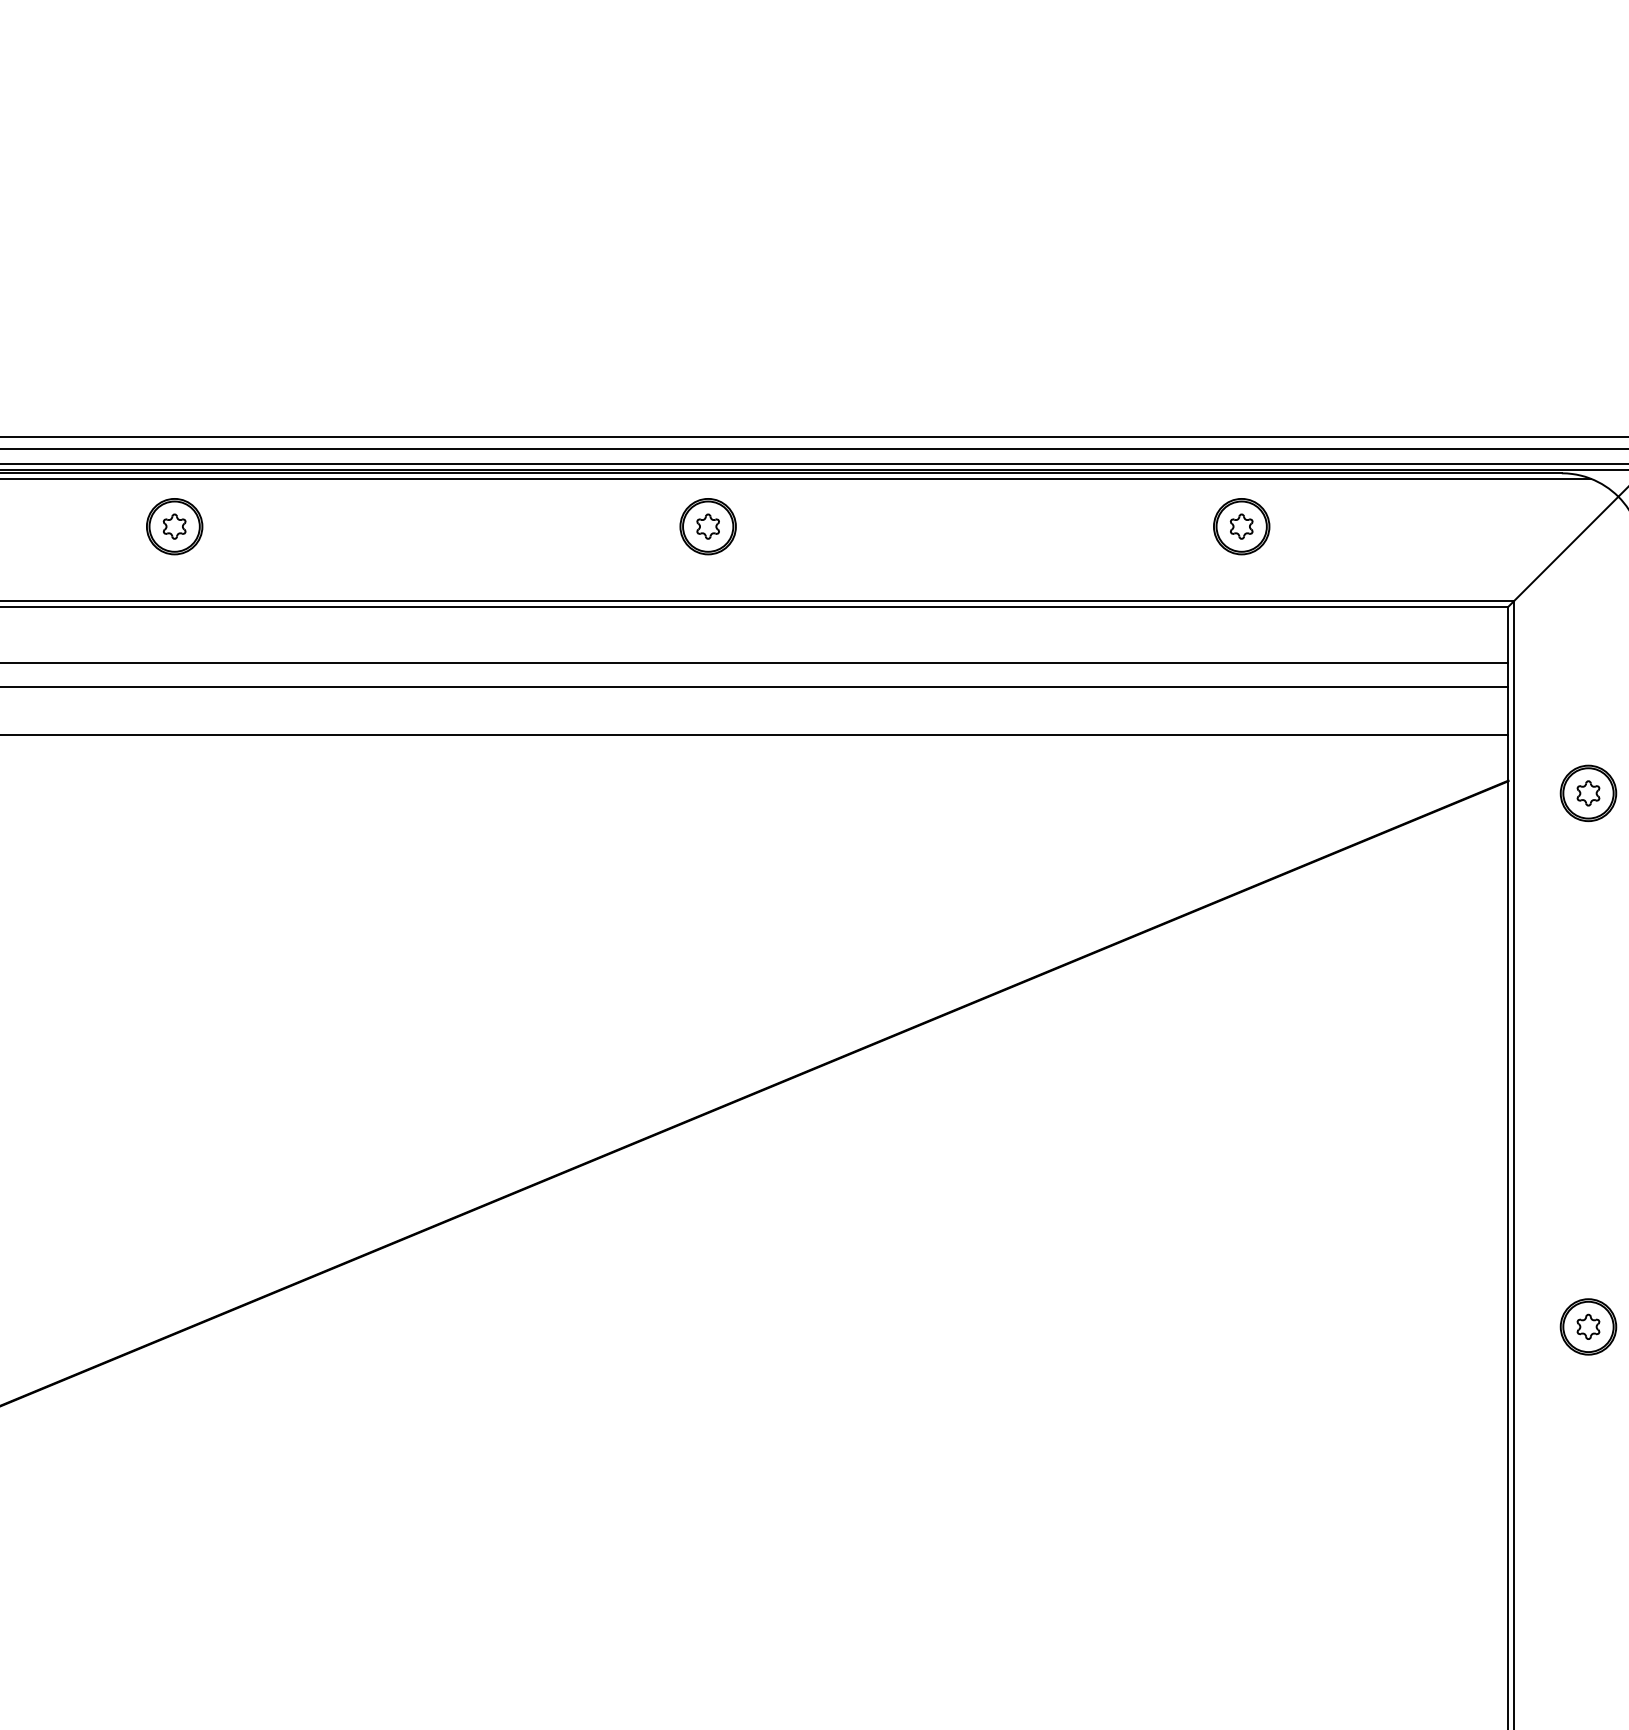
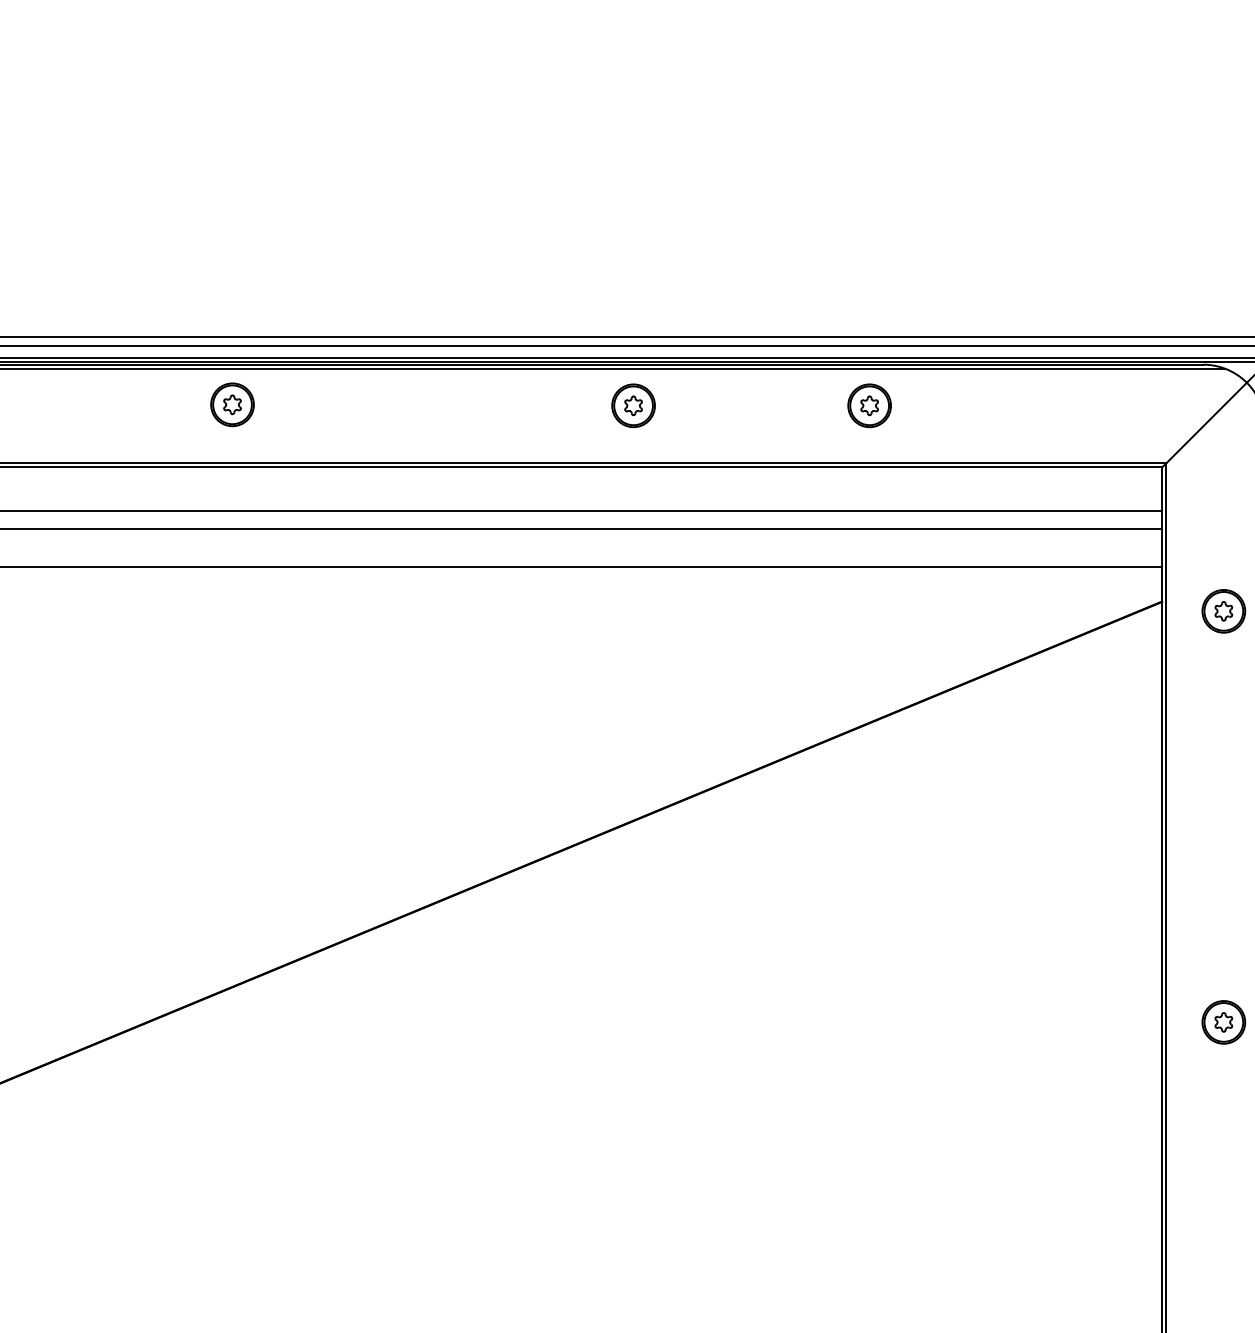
part: (174, 526) -> (232, 404), moved
part: (708, 526) -> (633, 405), moved
part: (1241, 526) -> (869, 405), moved

